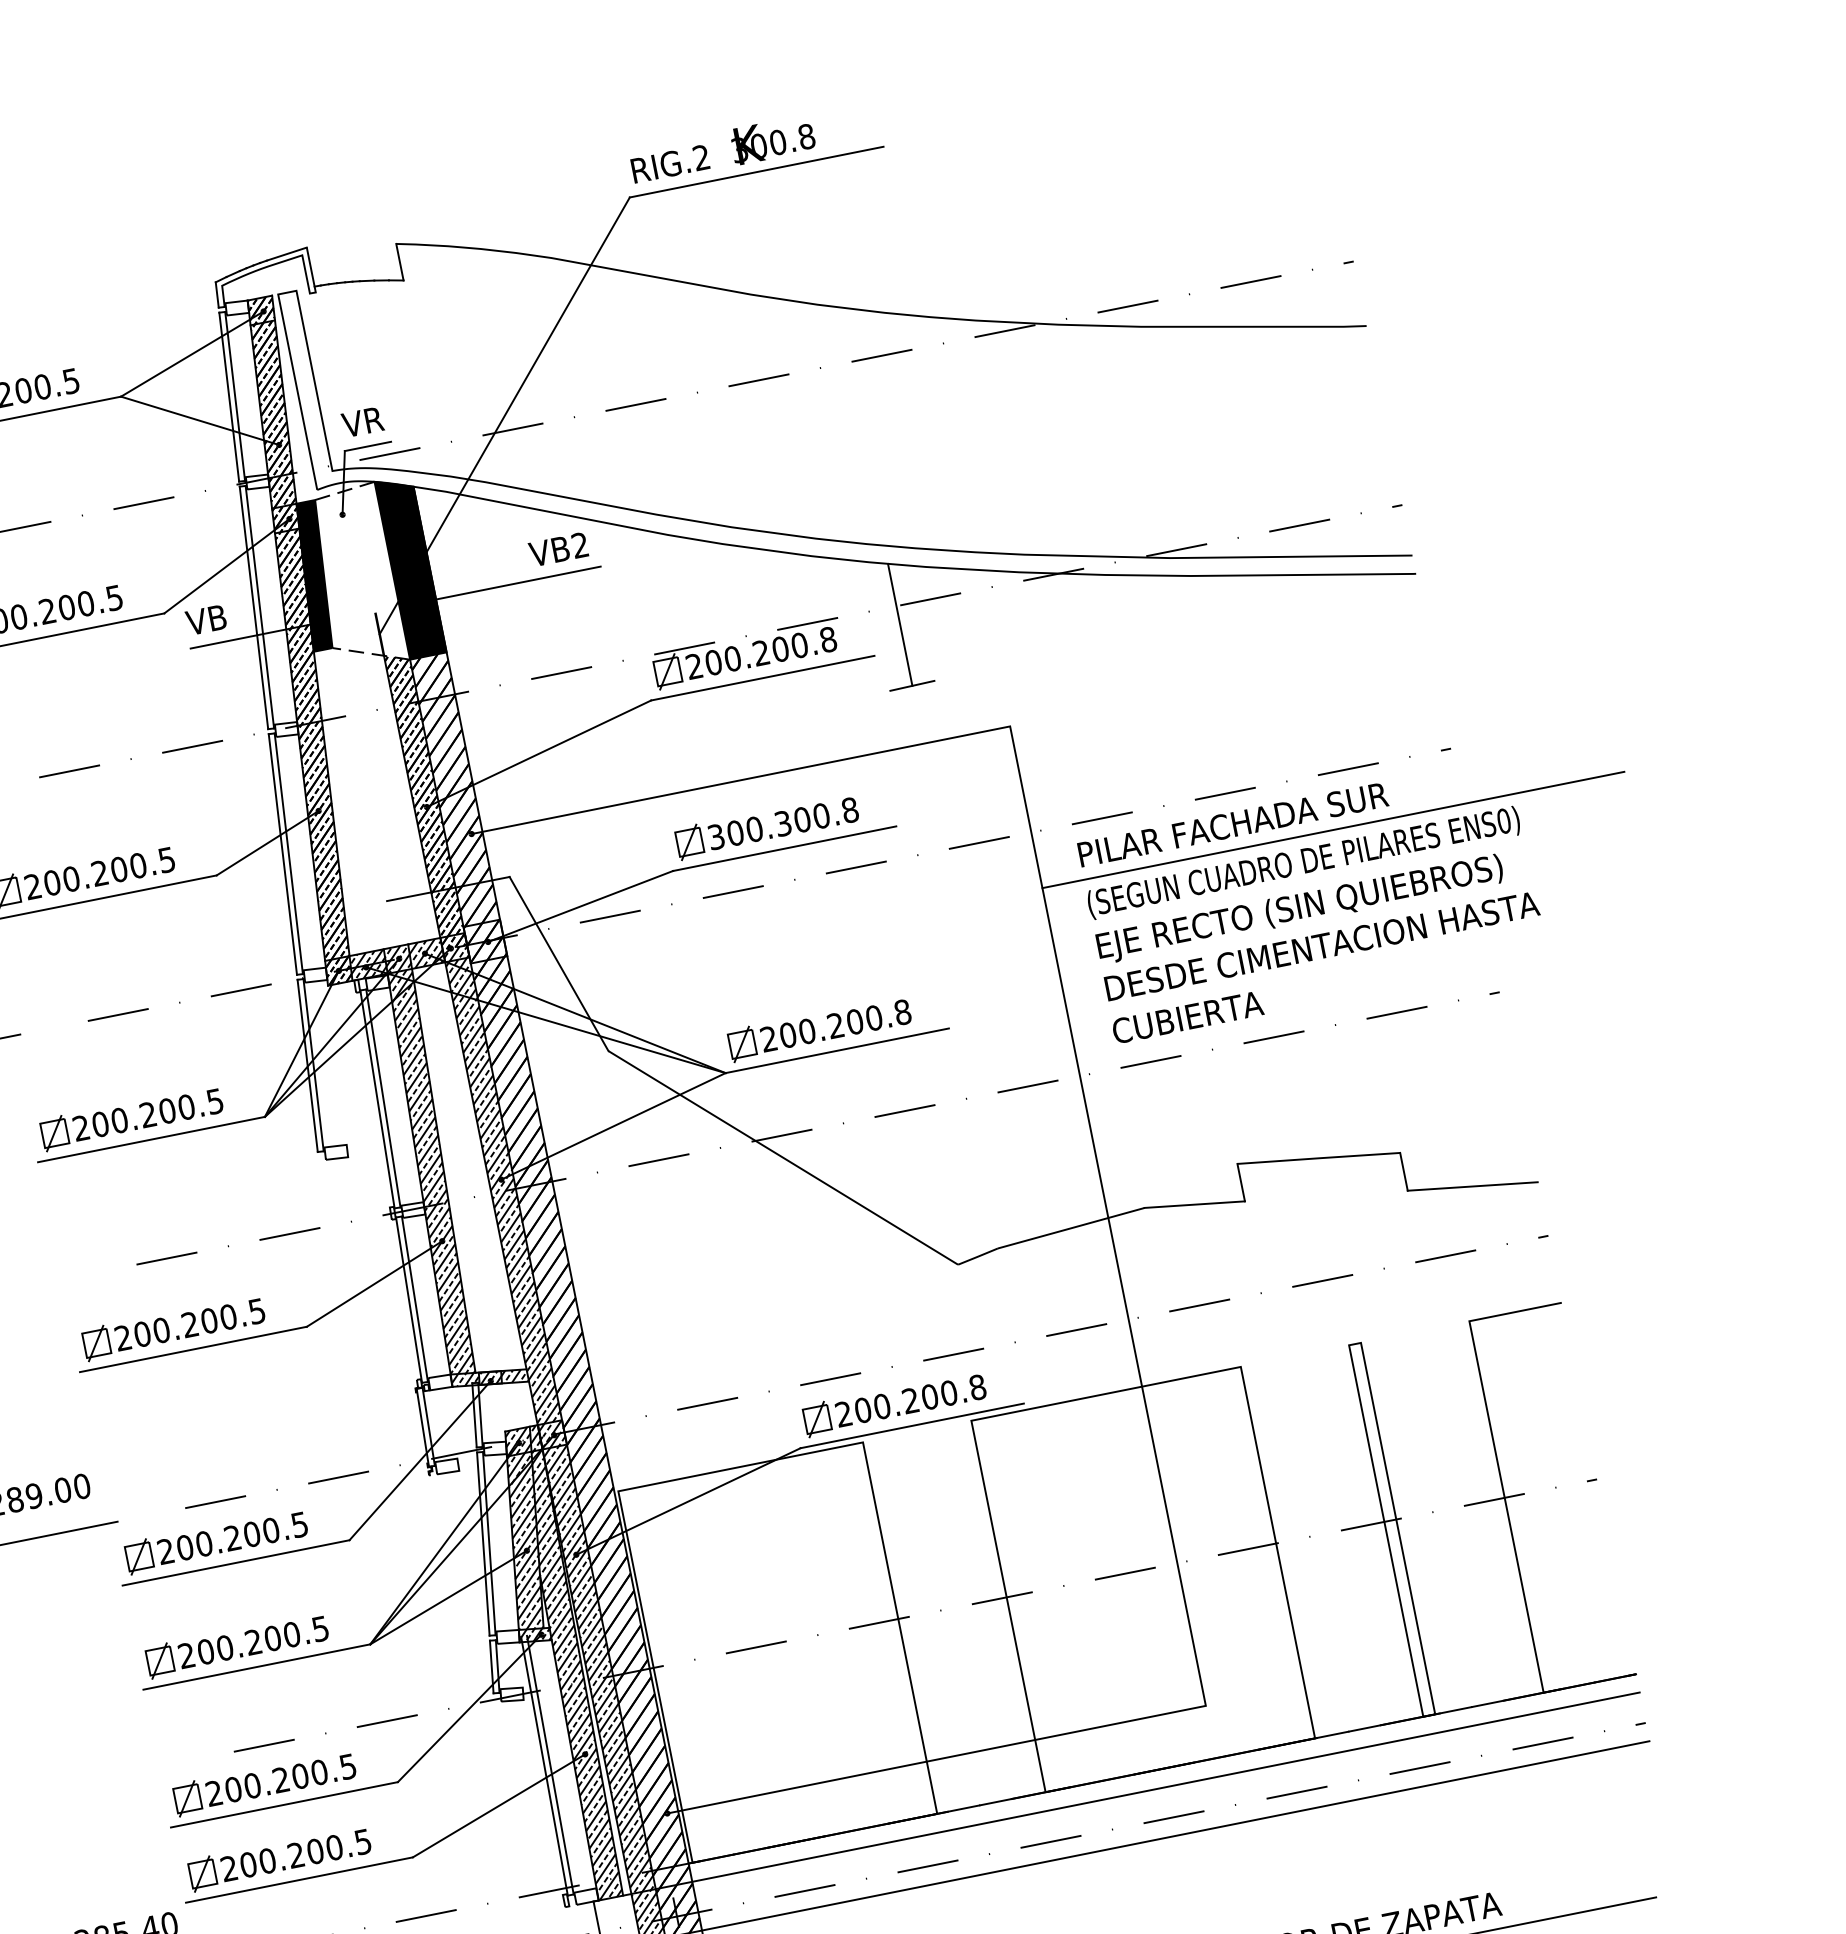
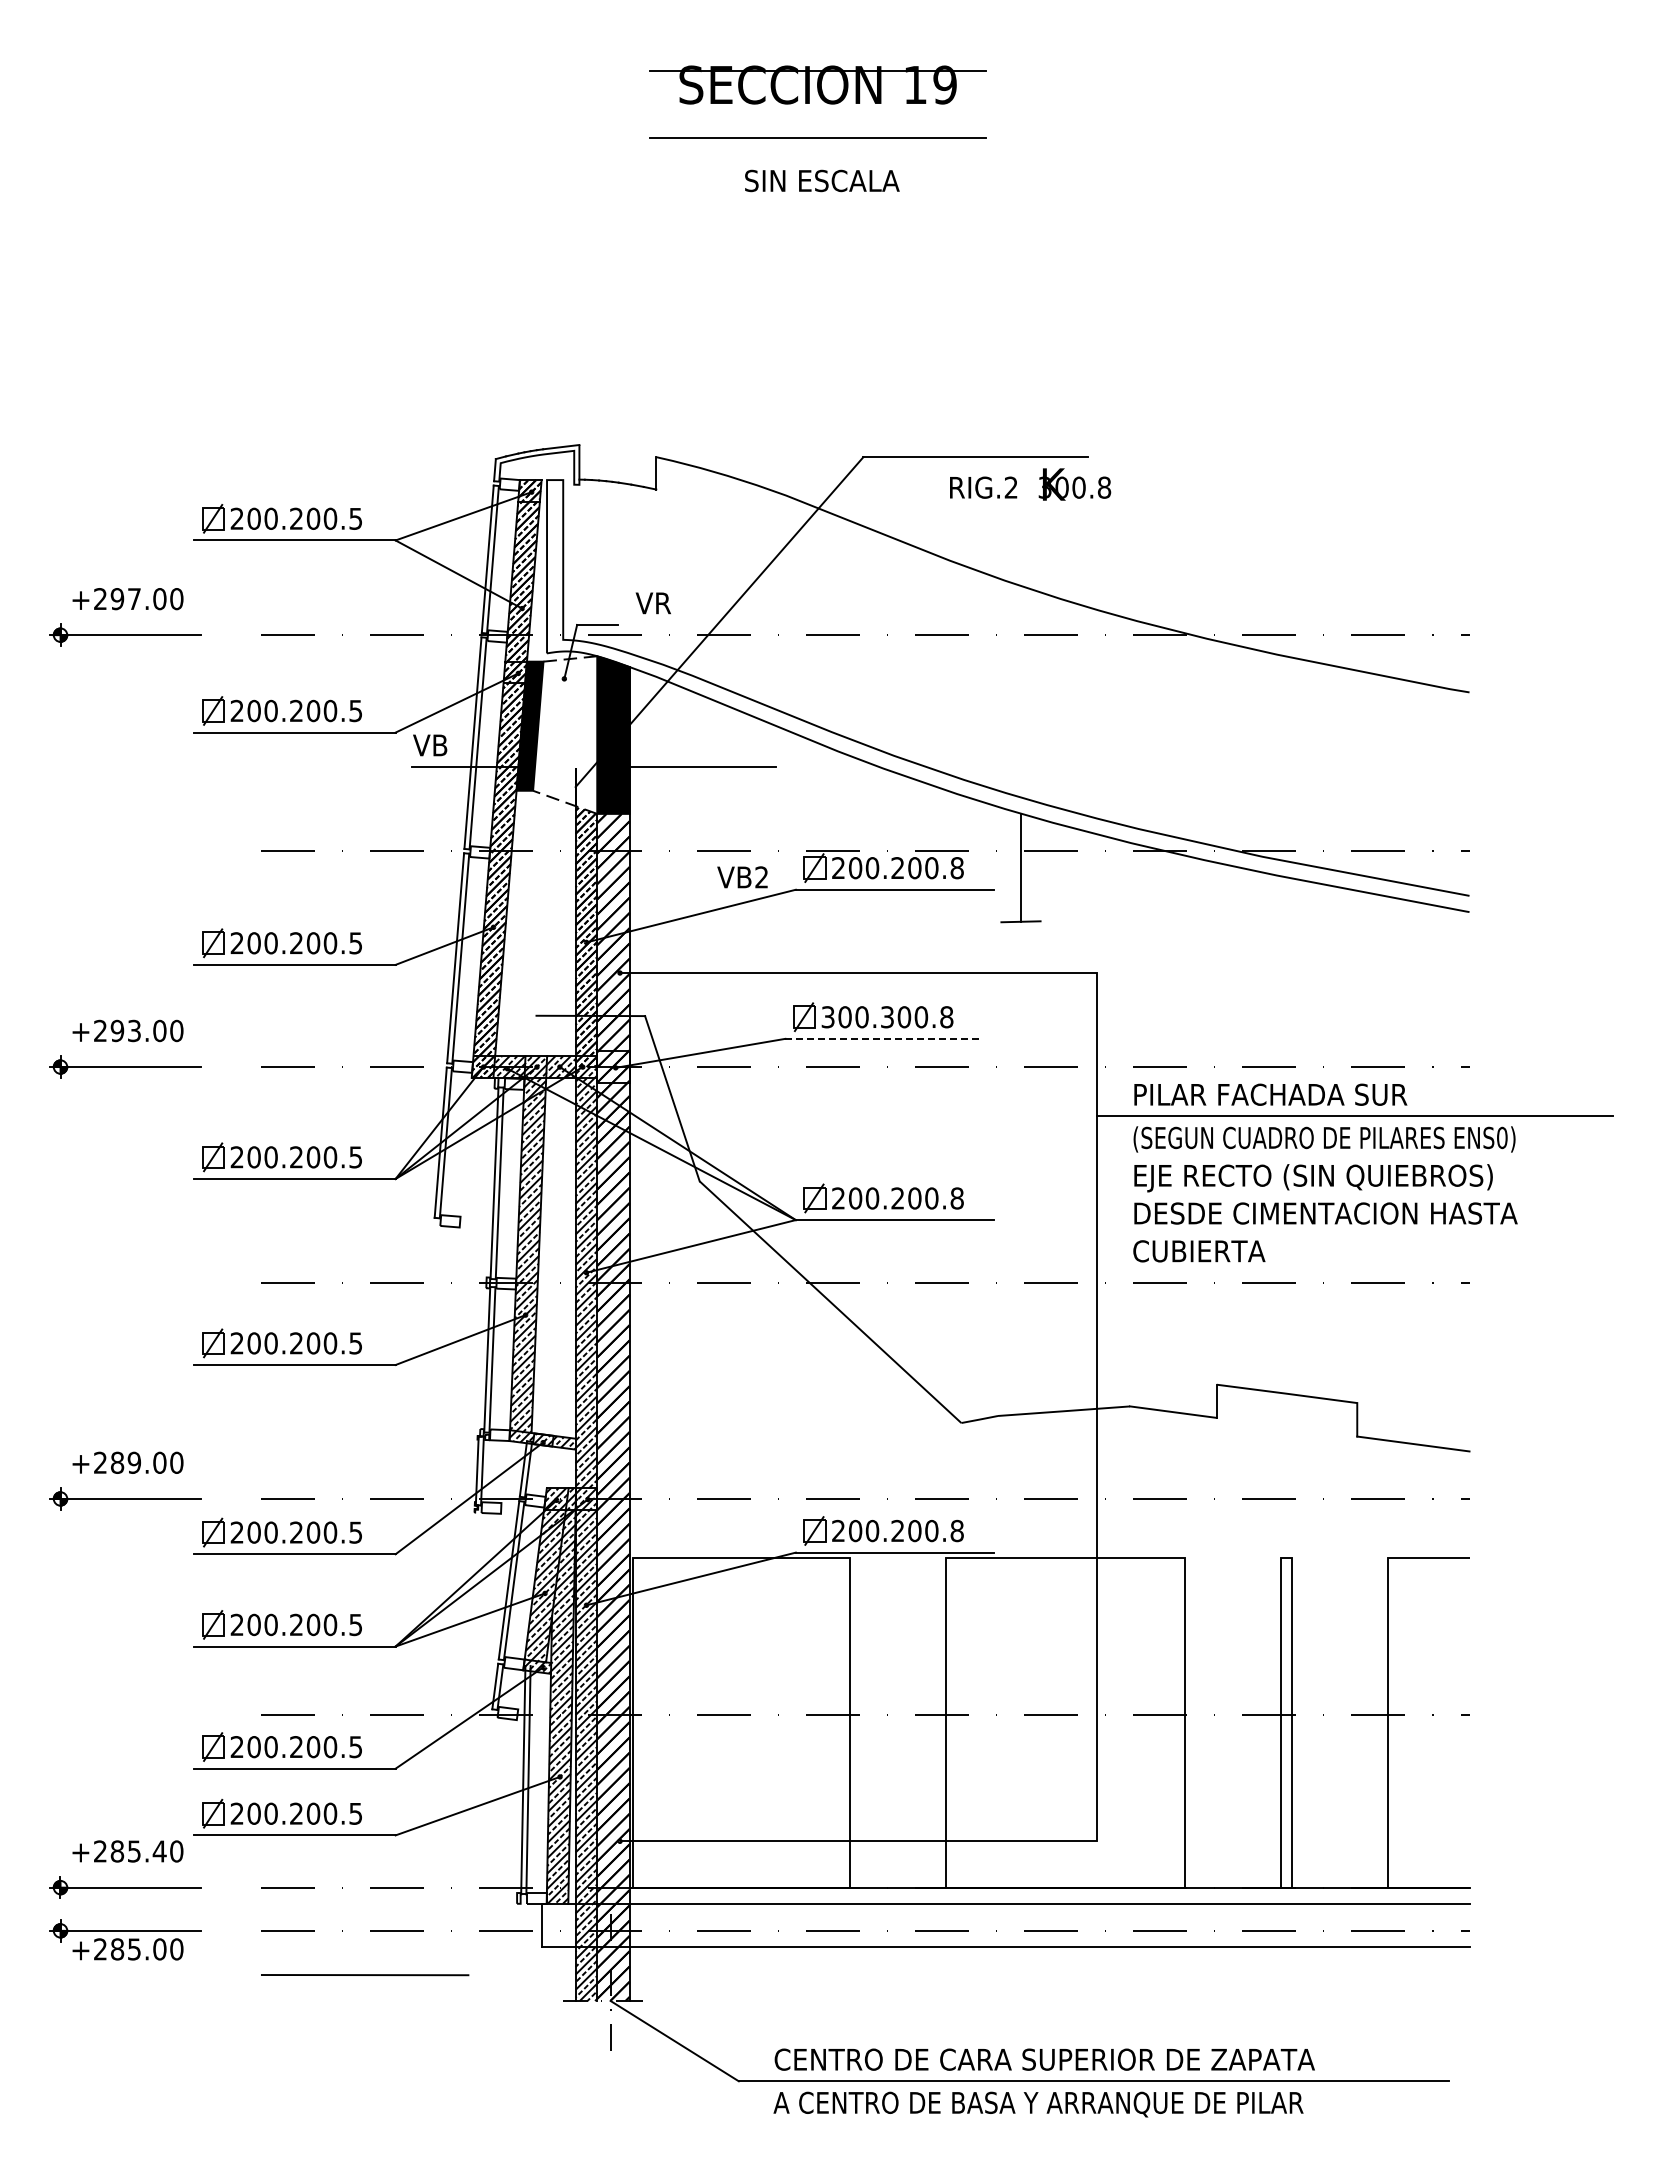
text: (722, 149) -> (1030, 484), moved
text: (361, 422) -> (652, 603), moved
text: (558, 549) -> (742, 877), moved
line: (784, 848) -> (884, 1038), solid -> dashed

